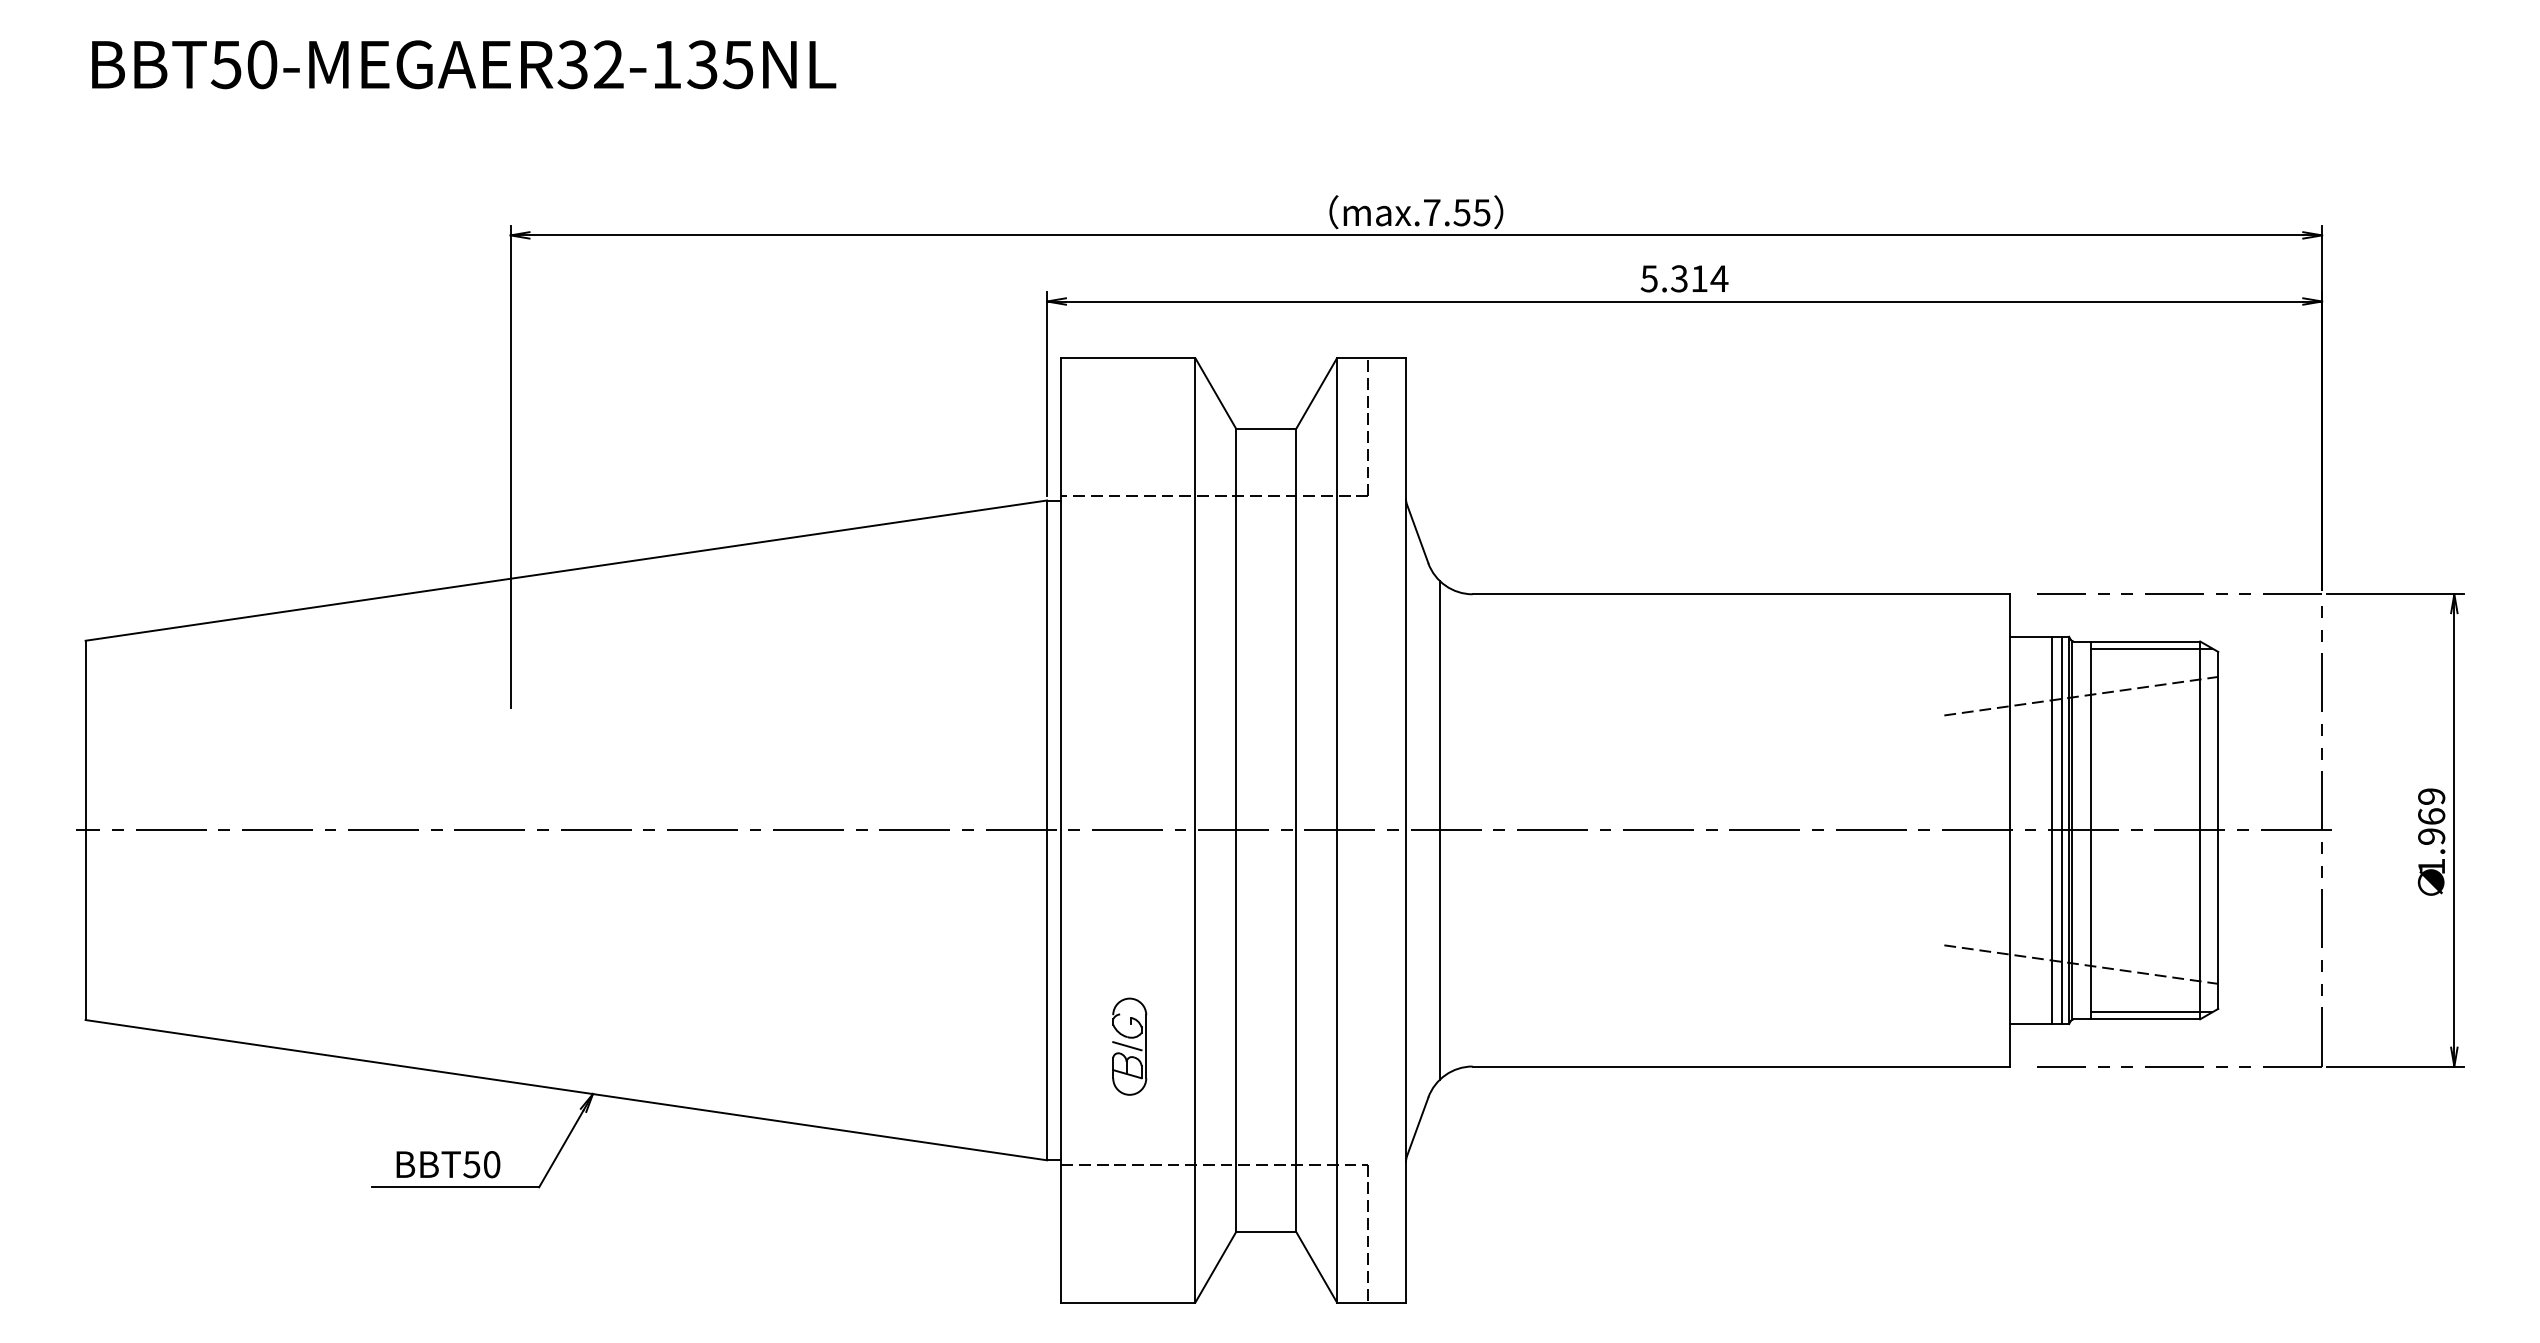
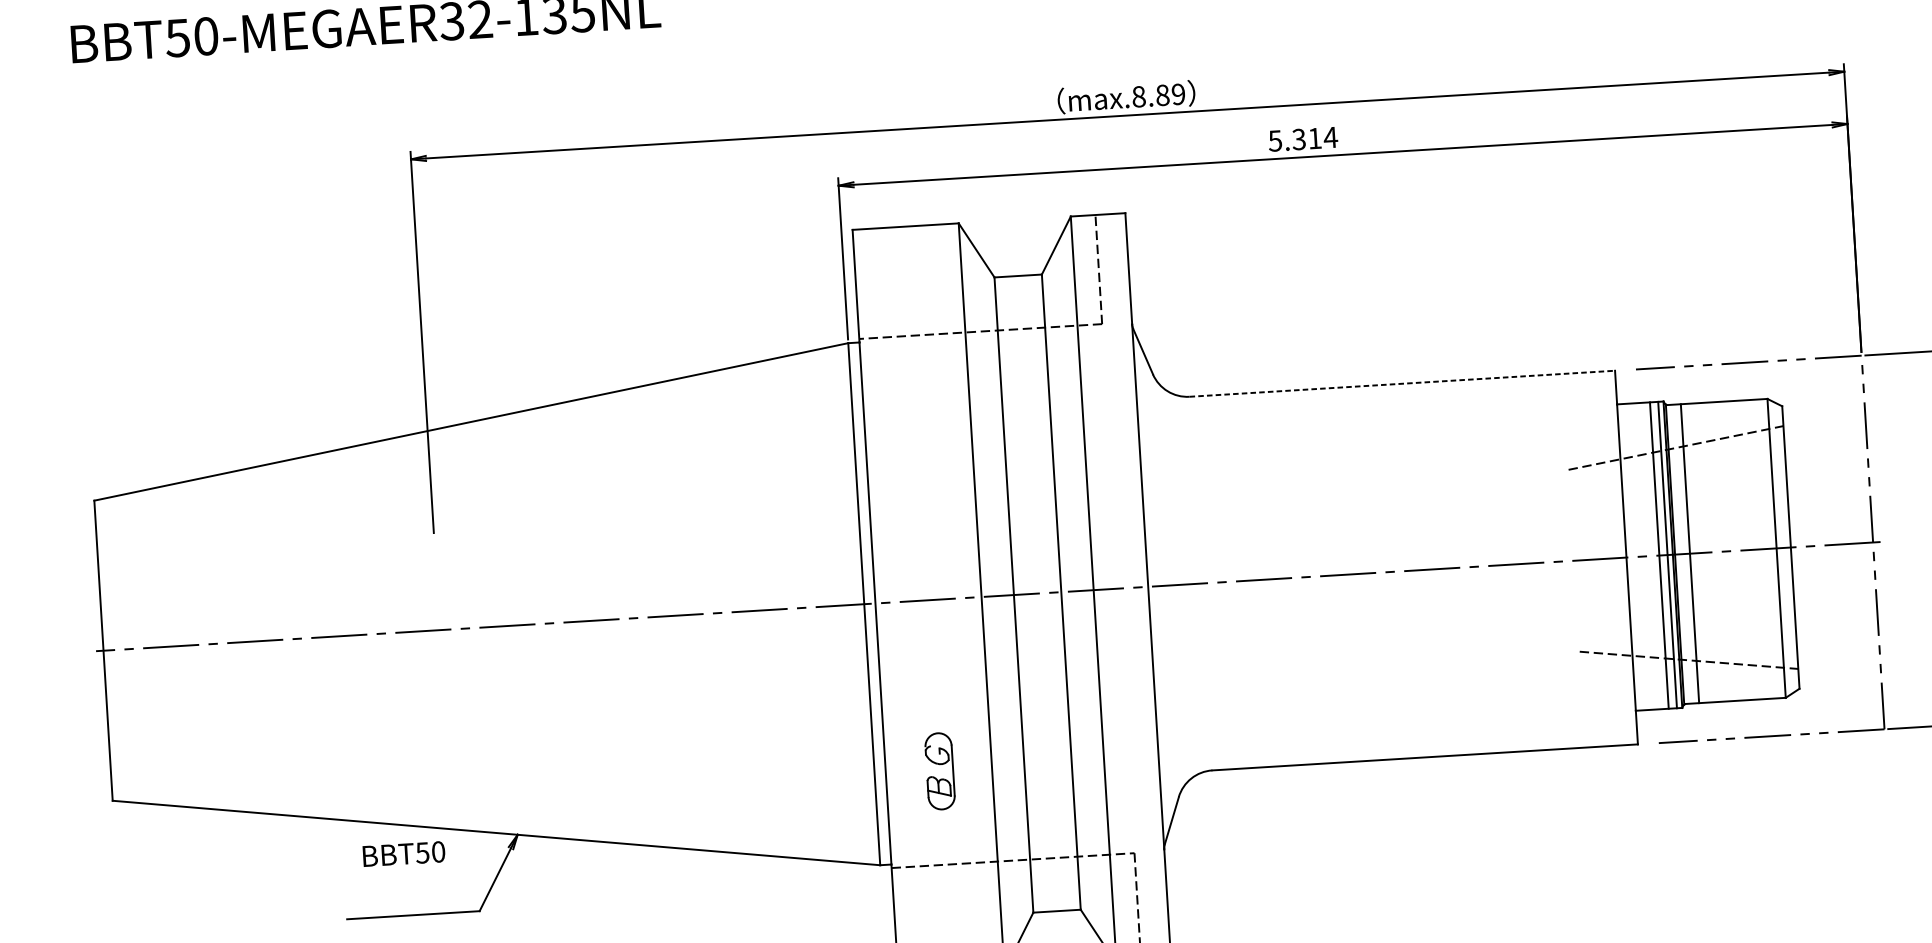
text: (1456, 212) -> (1158, 95), max.7.55 -> max.8.89
text: (1684, 278) -> (1303, 139), moved
line: (1741, 594) -> (1402, 383), solid -> dashed
line: (2151, 648) -> (1729, 406), removed
line: (1439, 830) -> (1174, 585), removed
line: (2151, 1012) -> (1746, 694), removed
line: (1127, 1046) -> (938, 771), removed
text: (448, 1164) -> (404, 853), moved

